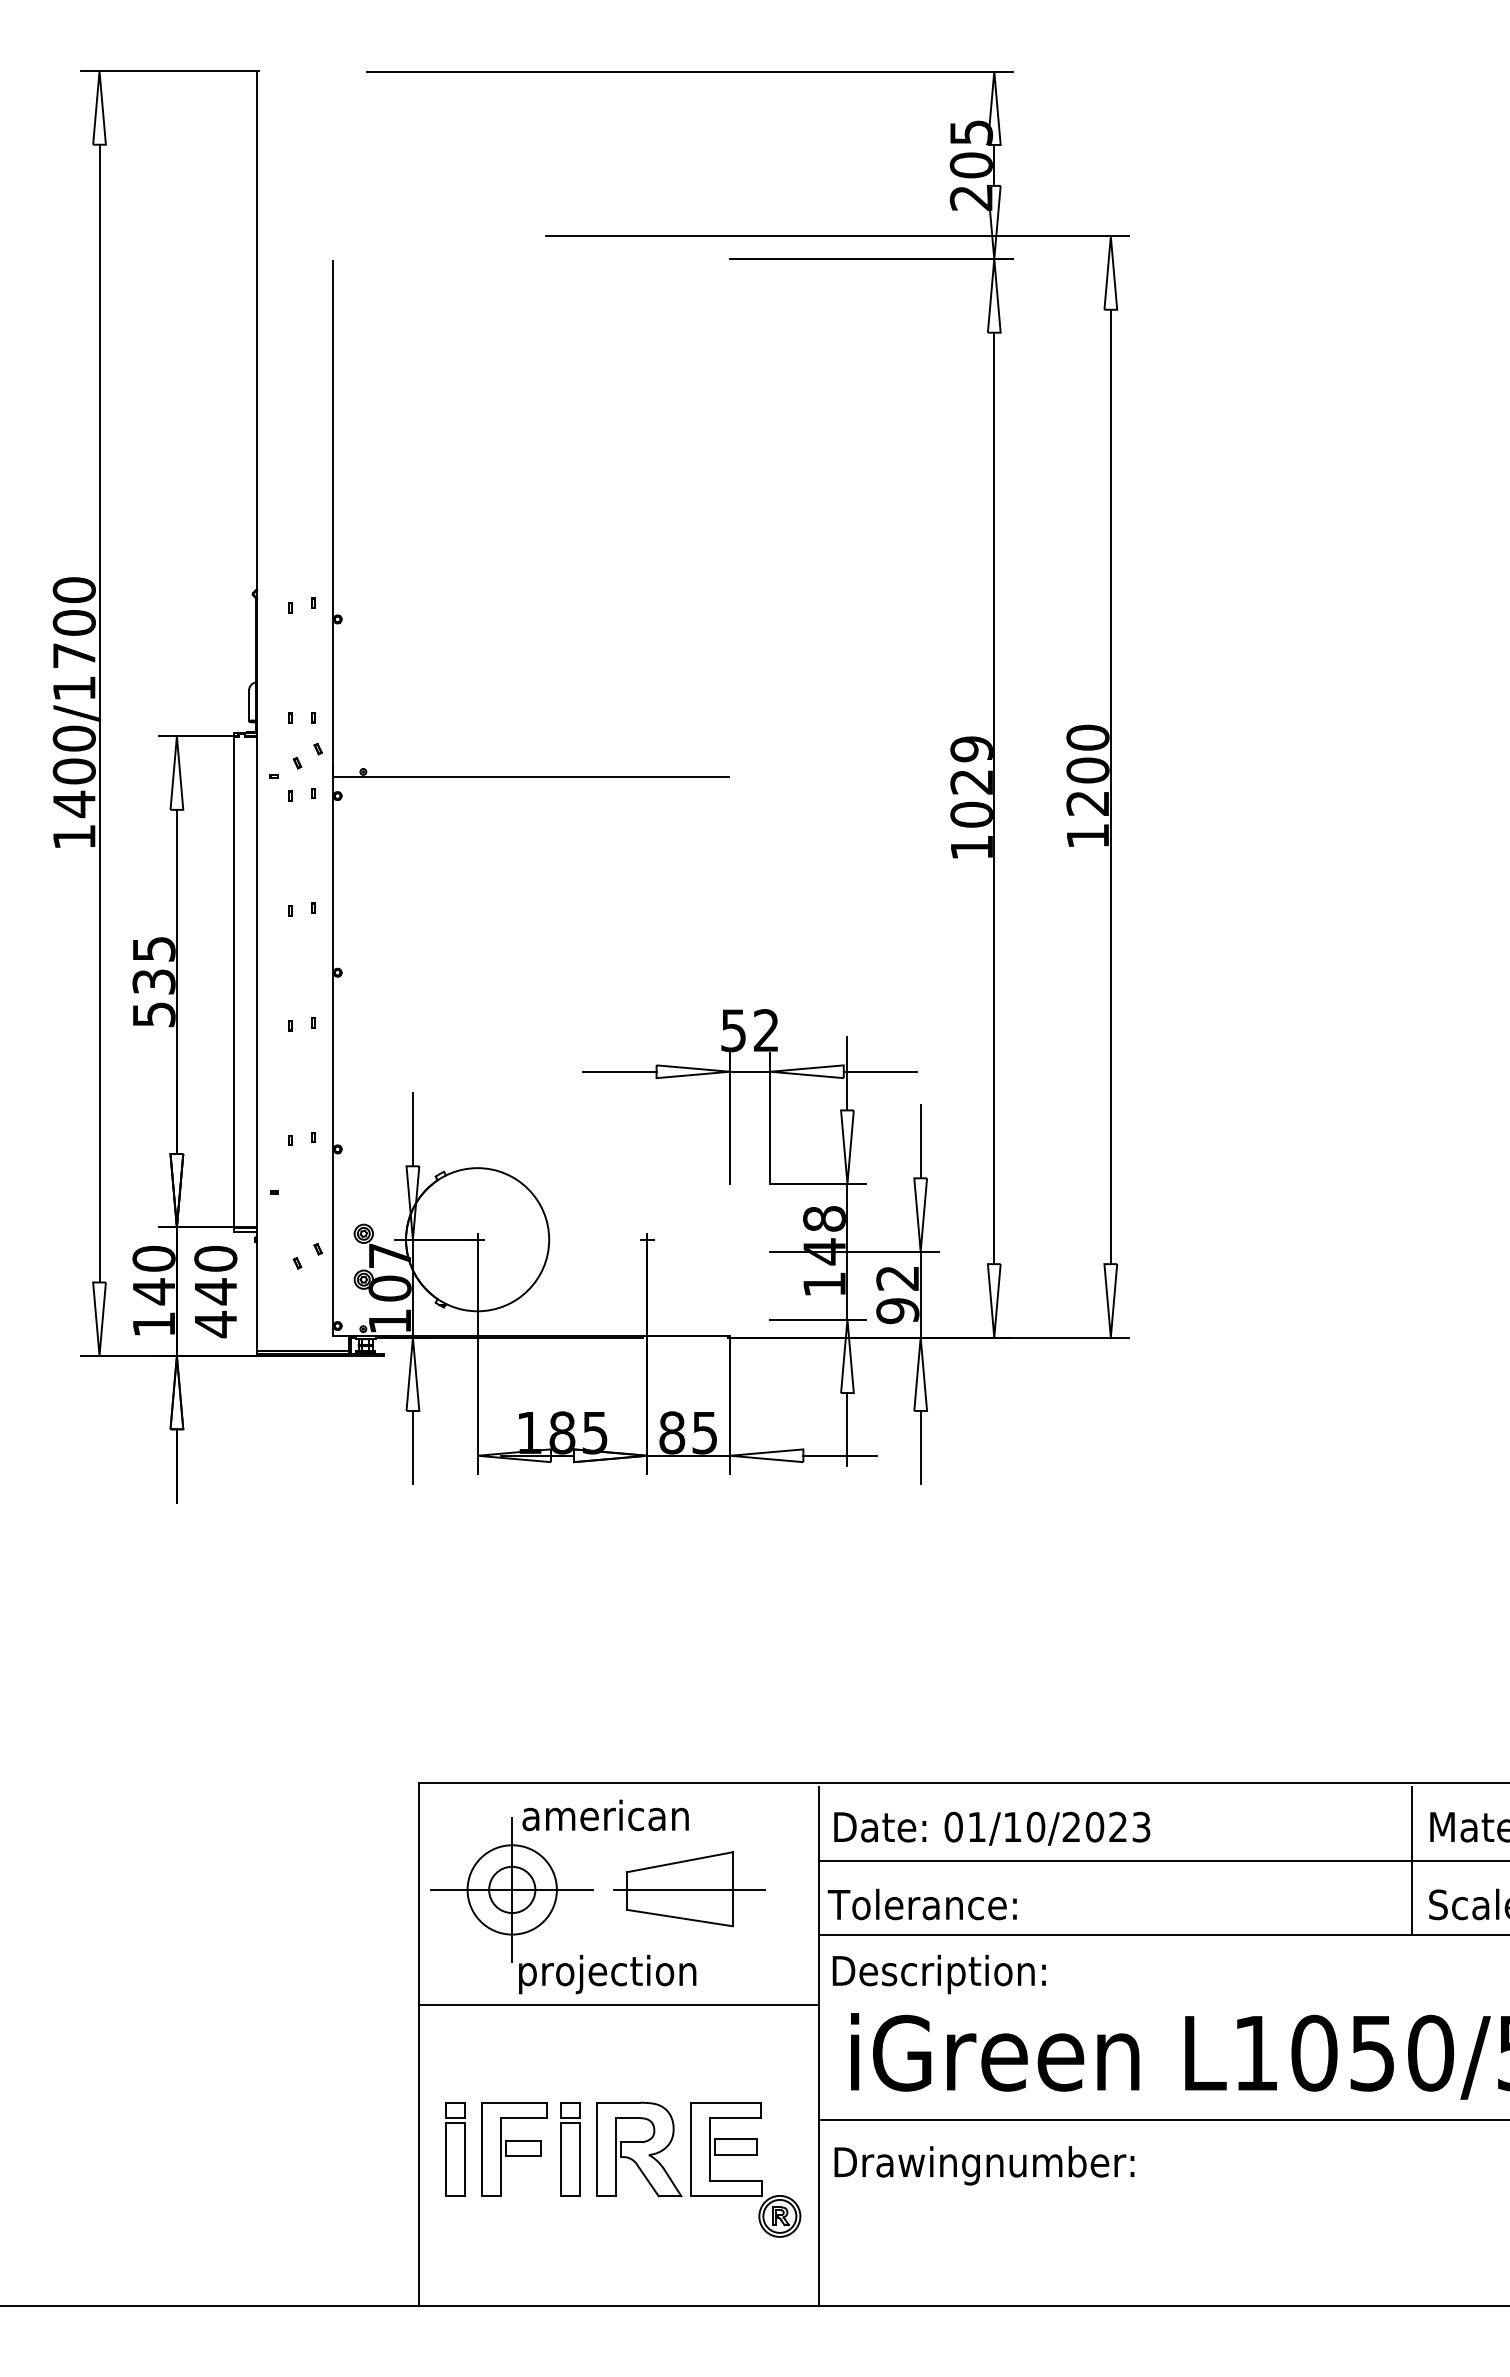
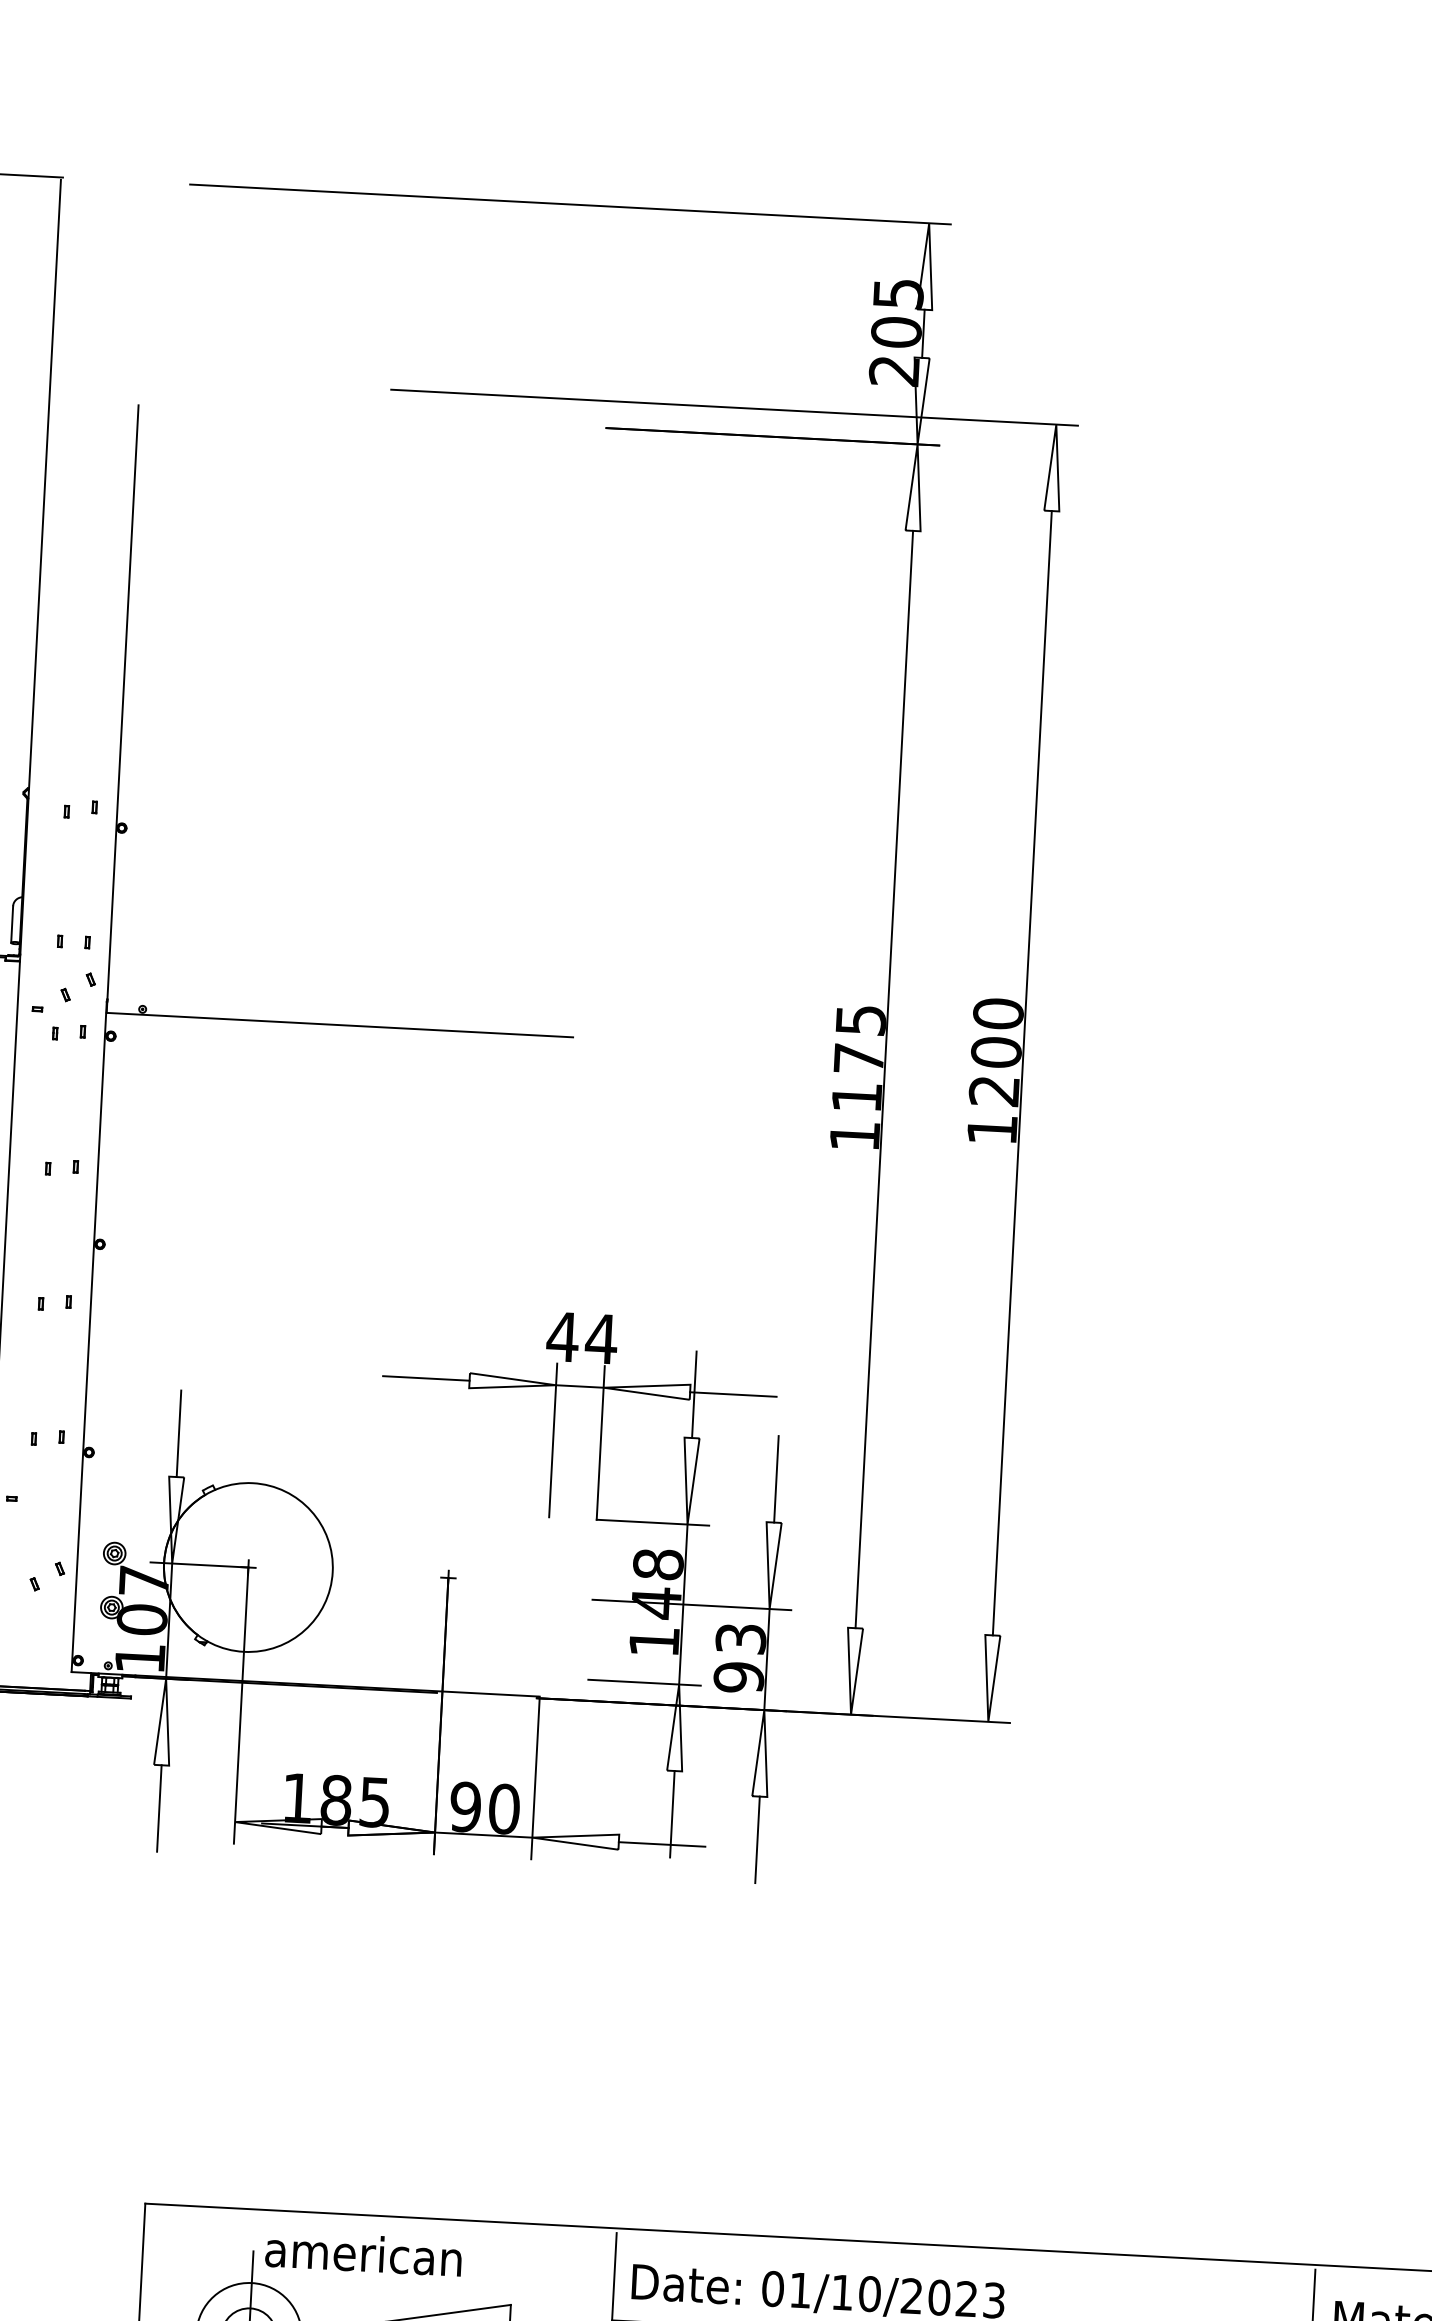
text: (971, 781) -> (858, 1058), 1029 -> 1175
text: (749, 1030) -> (581, 1337), 52 -> 44
text: (897, 1278) -> (740, 1639), 92 -> 93
text: (688, 1432) -> (484, 1807), 85 -> 90

